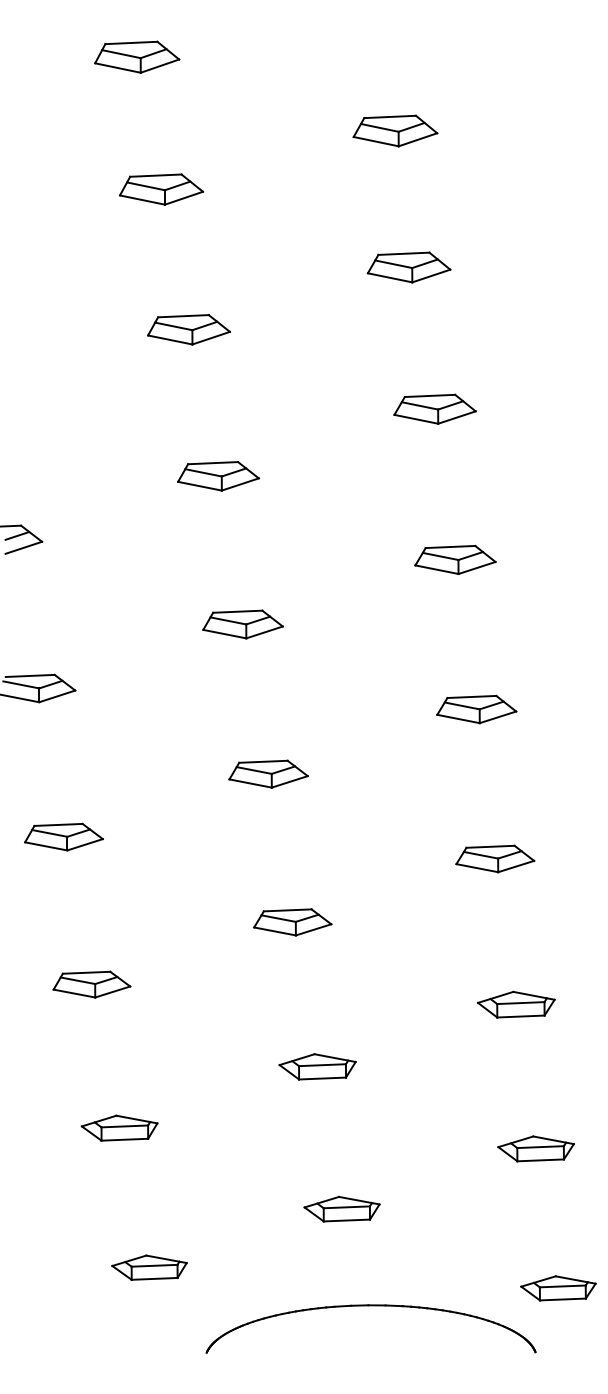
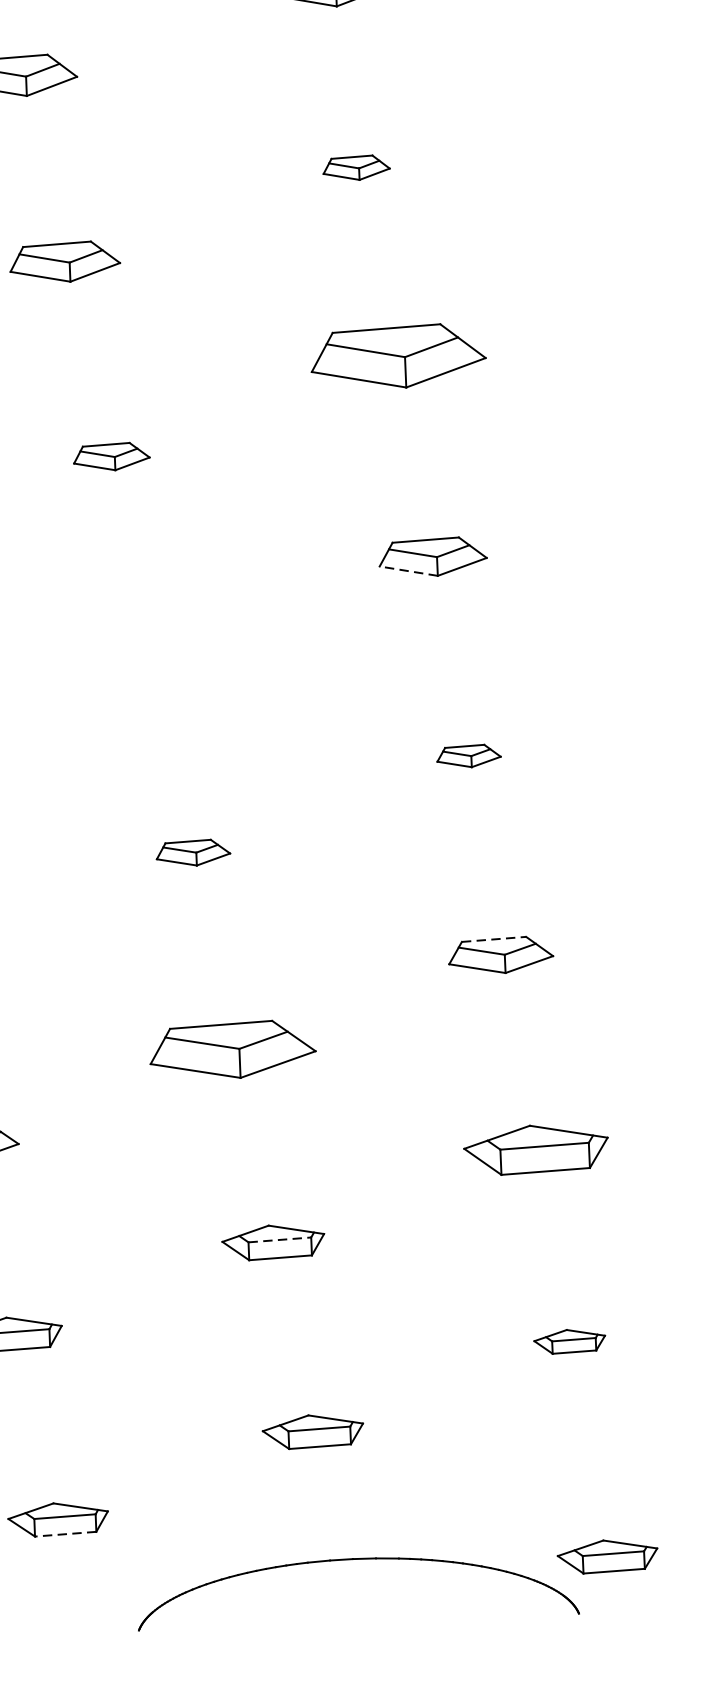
part: (408, 267) -> (355, 168), size x0.6
part: (434, 408) -> (397, 355), size x1.6
part: (218, 476) -> (111, 457), size x0.7
line: (436, 569) -> (408, 570), solid -> dashed
part: (242, 624) -> (151, 654), removed
part: (476, 709) -> (468, 756), size x0.6
part: (268, 773) -> (193, 852), size x0.7
line: (491, 846) -> (495, 938), solid -> dashed
part: (292, 922) -> (232, 1050), size x1.6
part: (516, 1004) -> (536, 1149), size x1.4
line: (323, 1065) -> (281, 1240), solid -> dashed
part: (535, 1148) -> (569, 1340), size x0.7
line: (154, 1278) -> (65, 1533), solid -> dashed
part: (558, 1288) -> (607, 1556), moved

